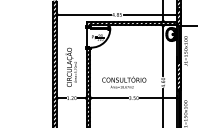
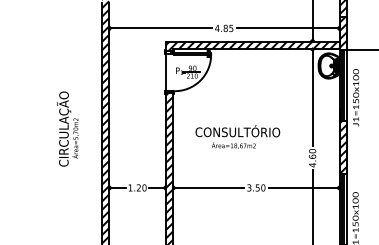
text: (70, 66) -> (66, 127), moved
text: (124, 82) -> (238, 136), moved

